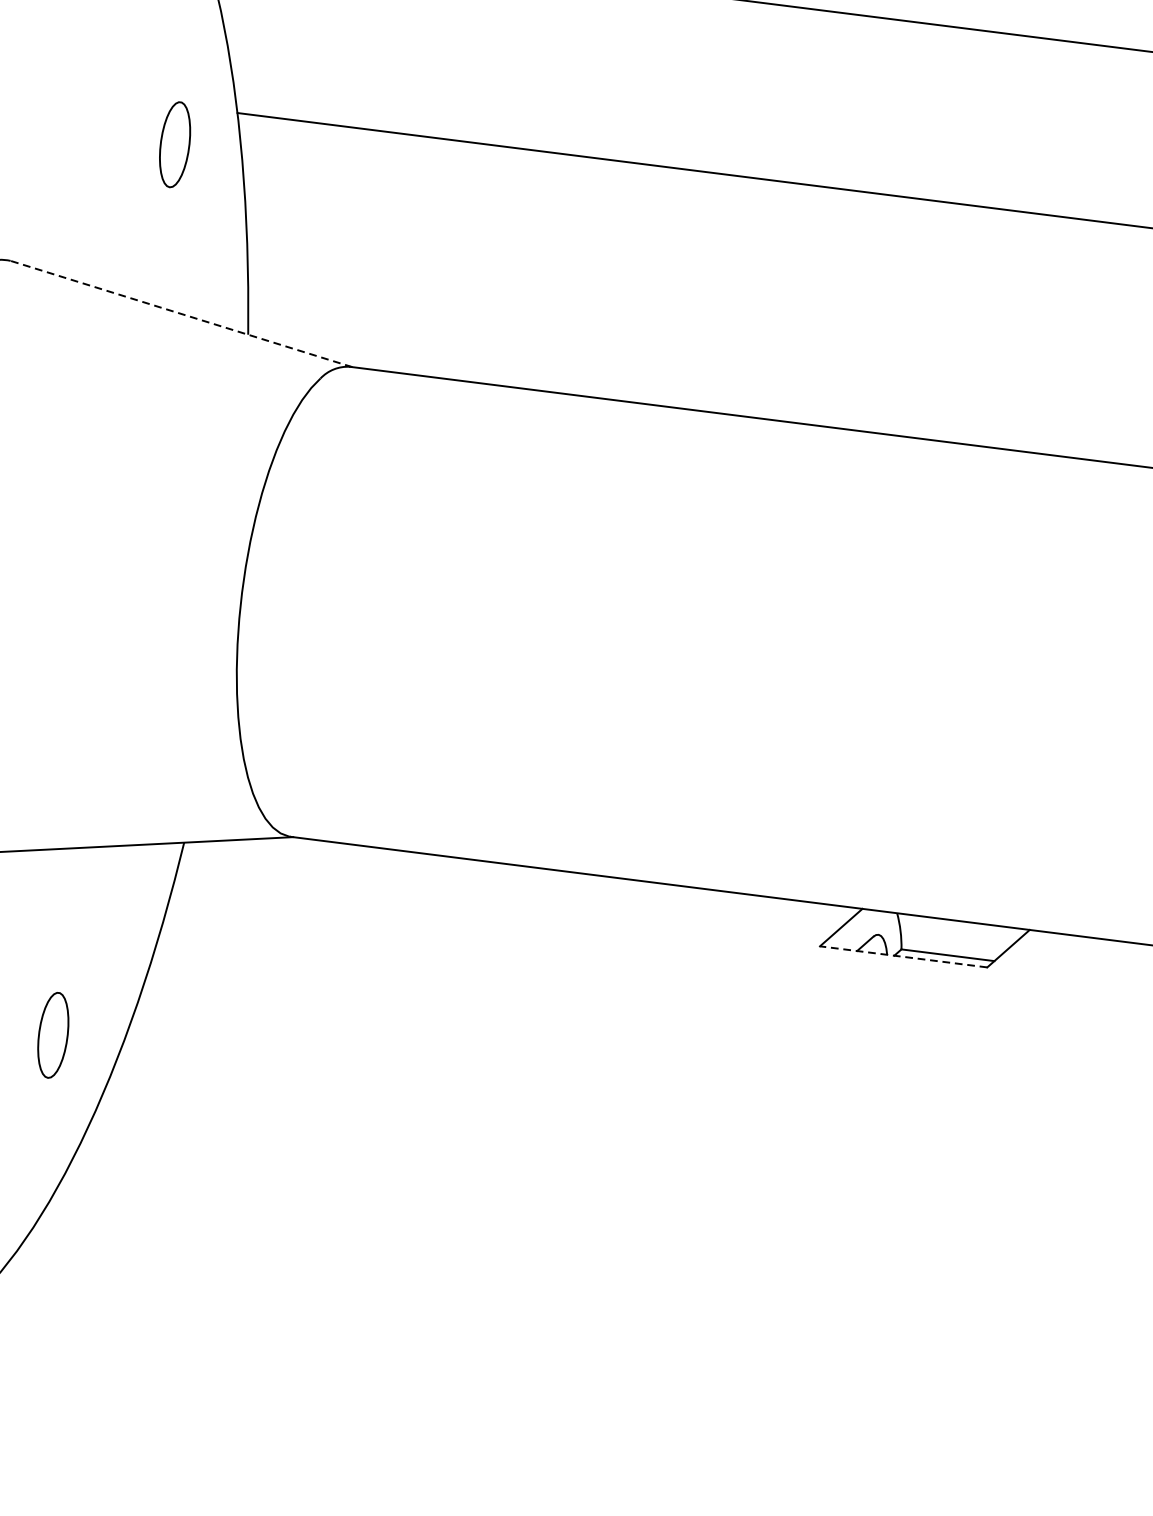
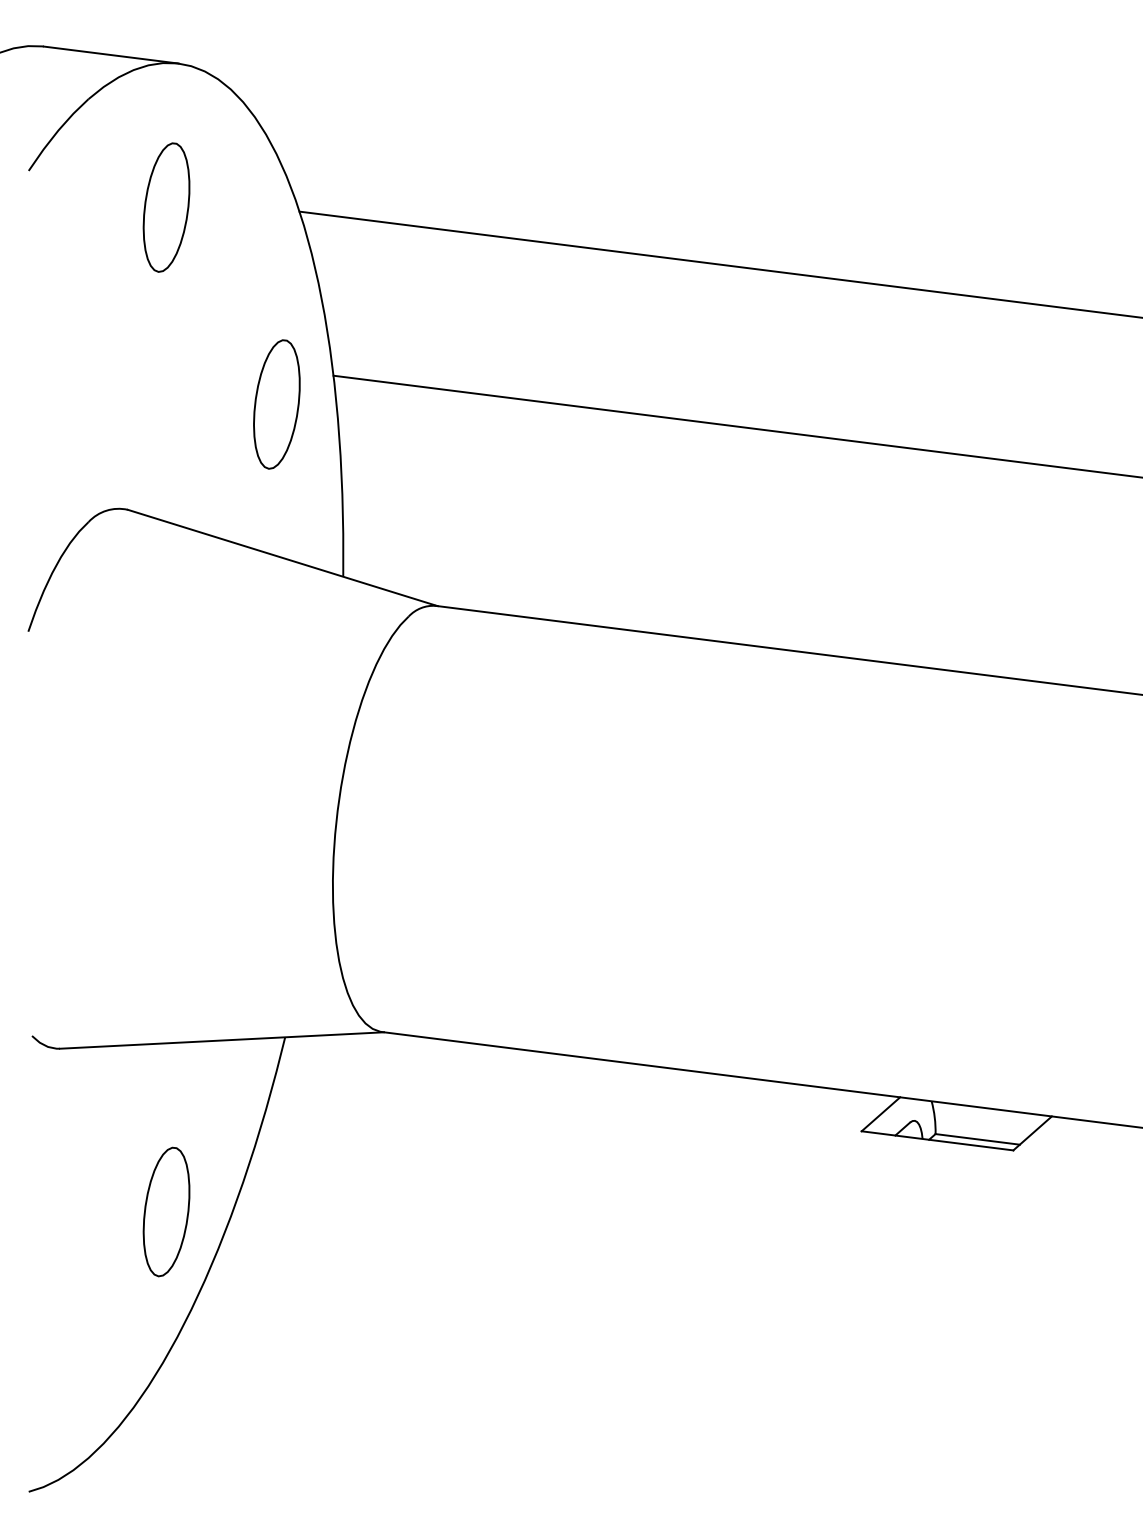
part: (174, 144) -> (276, 404), size x1.67
line: (181, 313) -> (282, 557), dashed -> solid
line: (903, 956) -> (937, 1140), dashed -> solid
part: (53, 1034) -> (166, 1211), size x1.67

